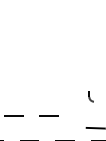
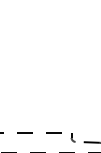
part: (90, 96) -> (72, 137), moved

